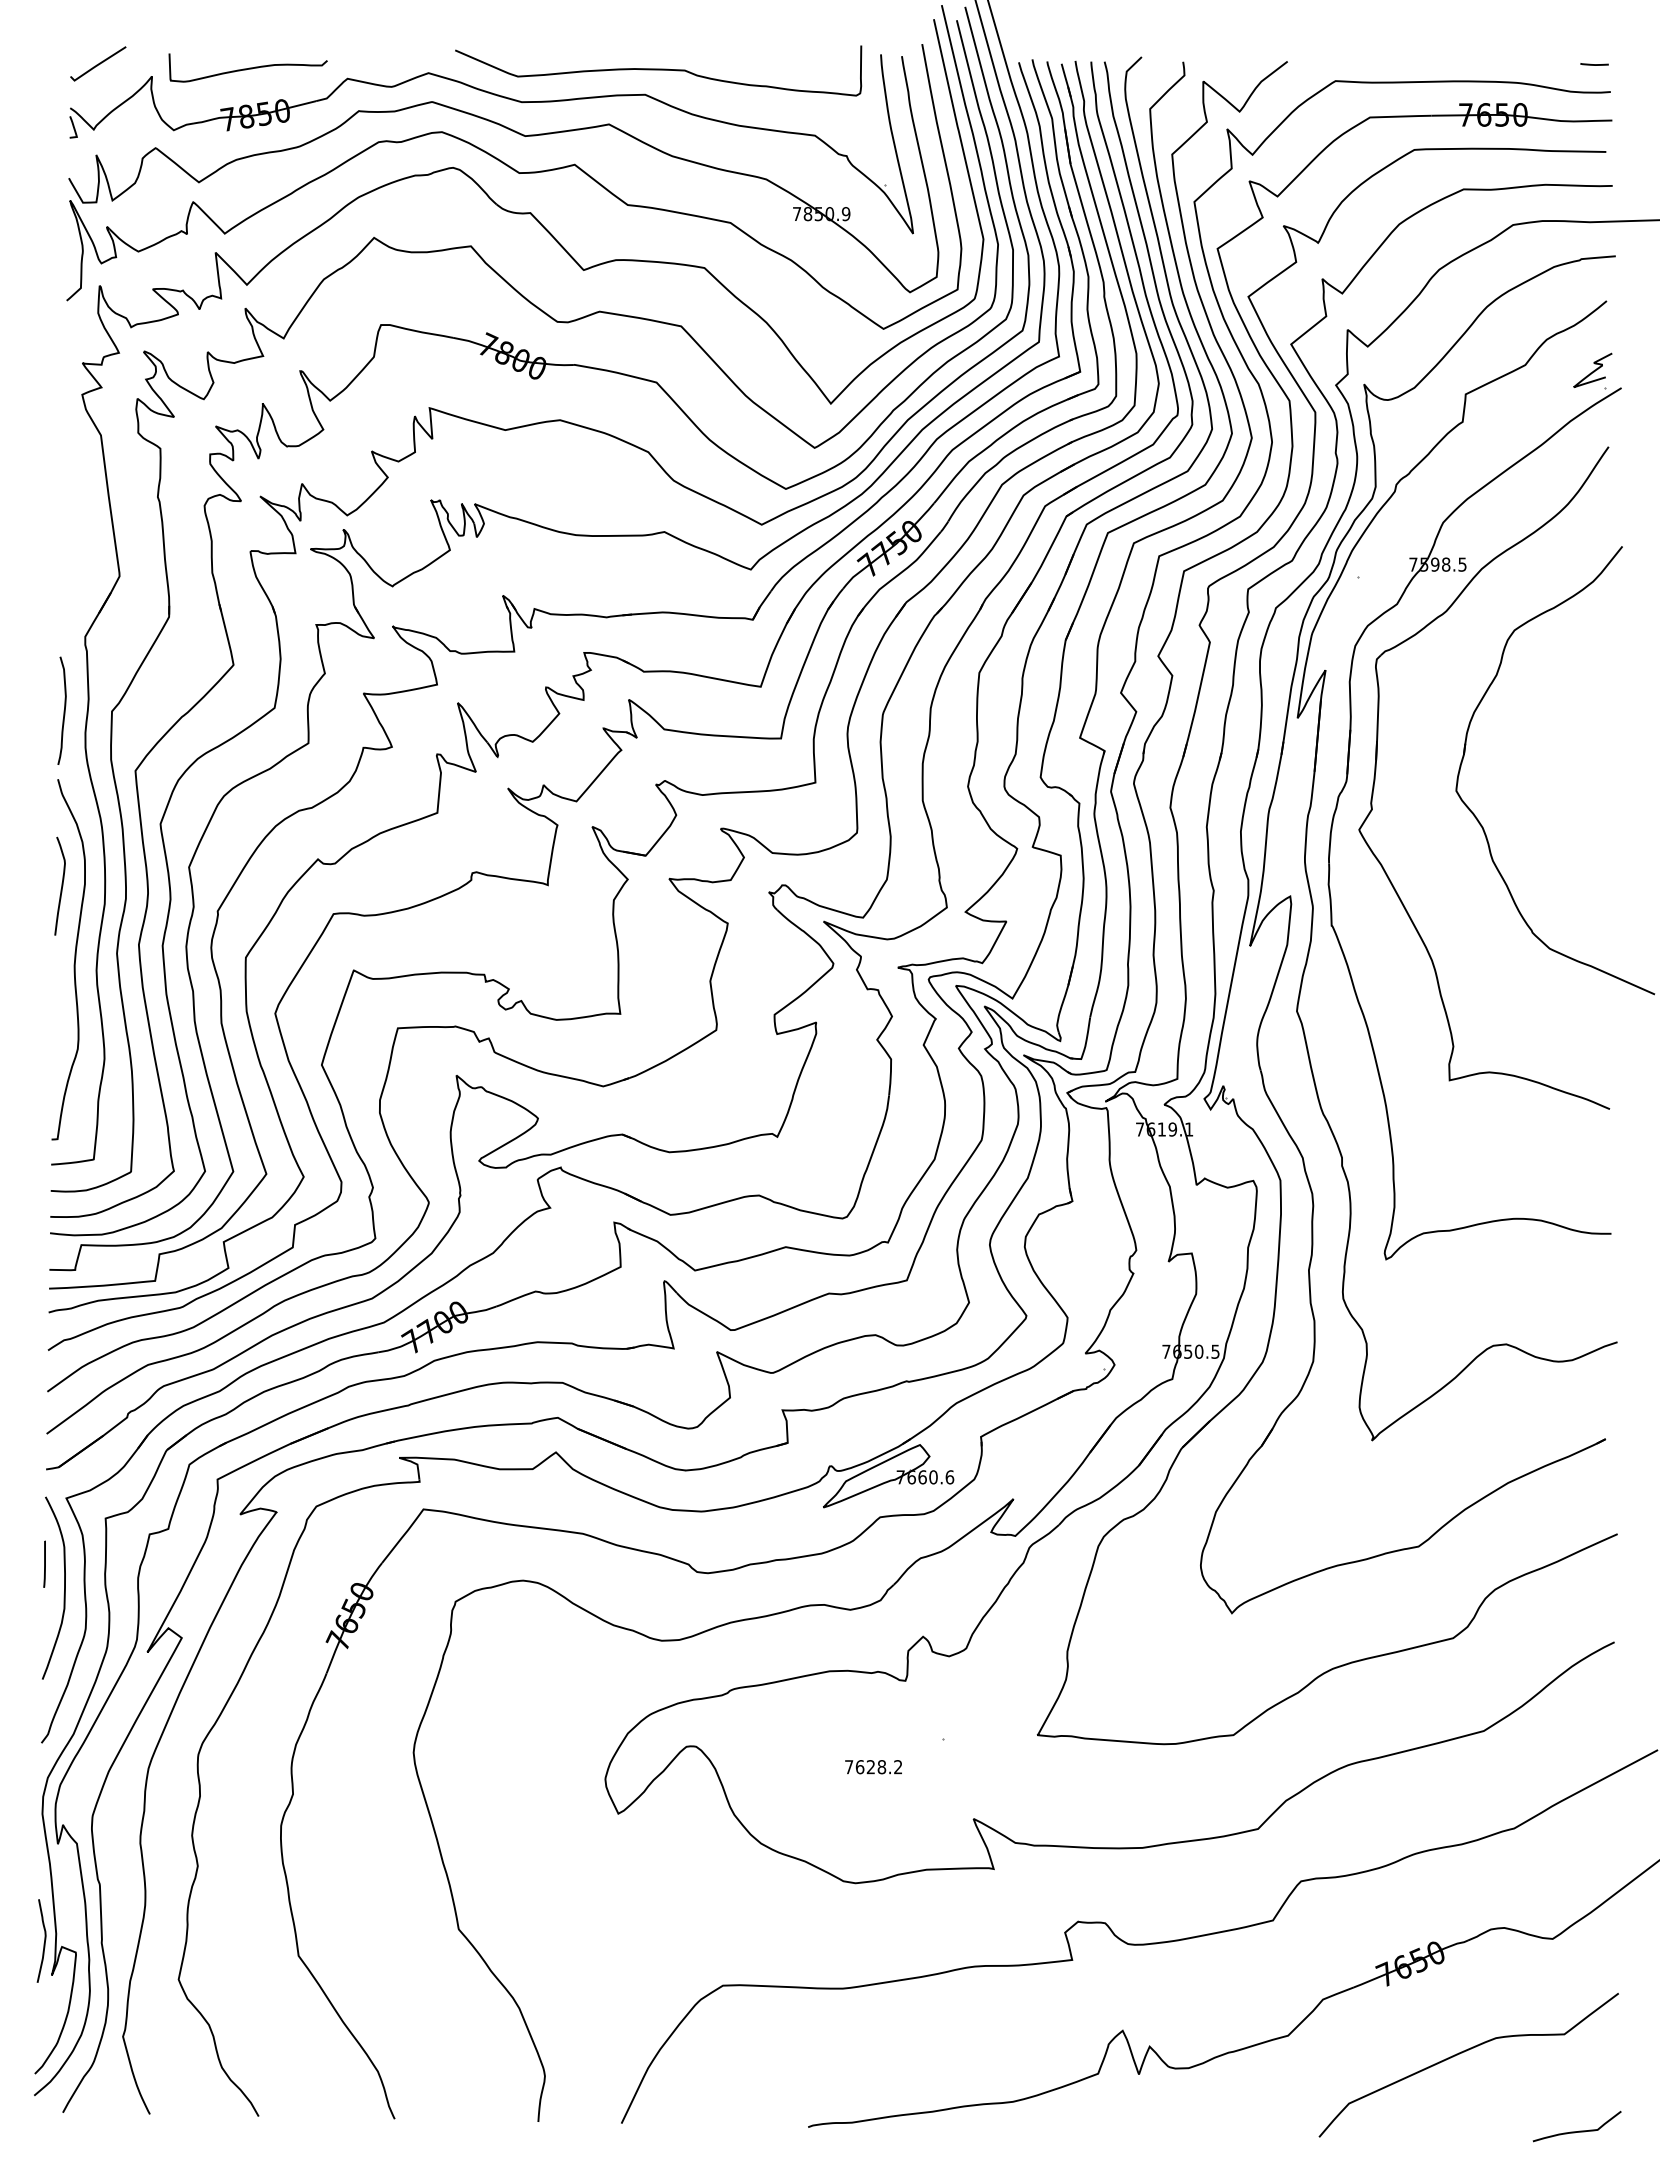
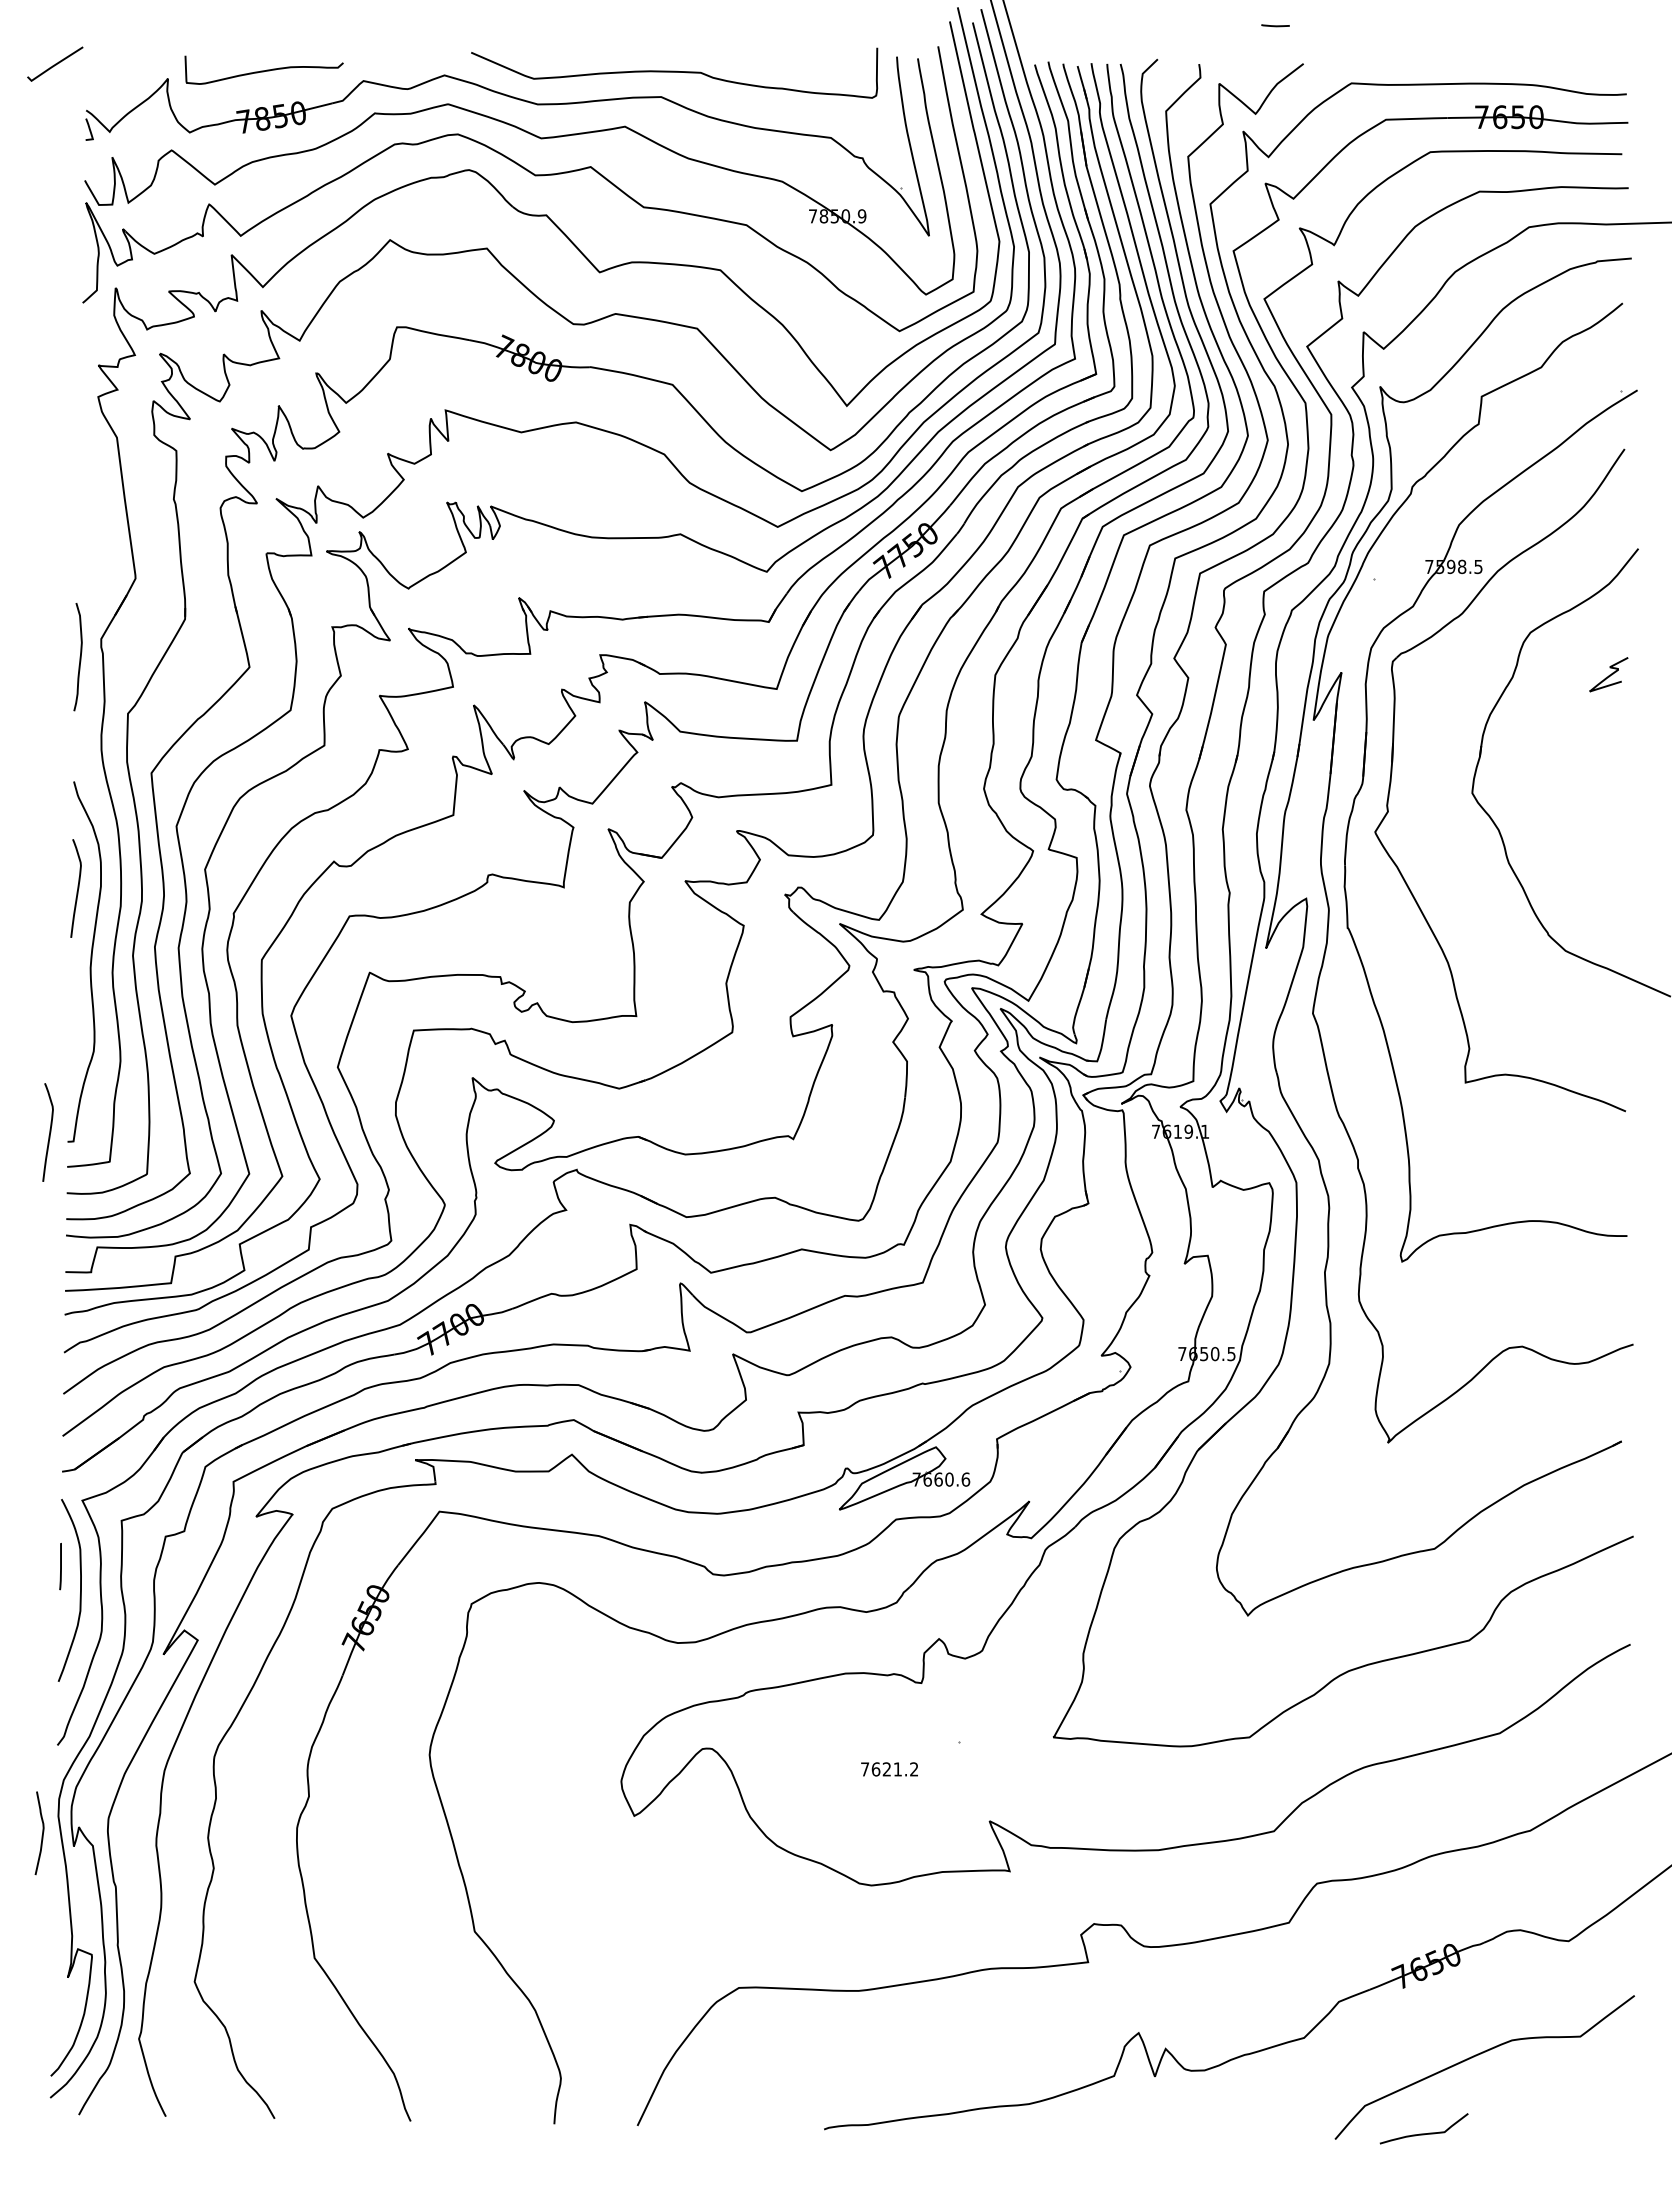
curve: (98, 63) -> (55, 63), moved
line: (1594, 64) -> (1275, 25), moved
curve: (1593, 370) -> (1609, 674), moved
curve: (63, 711) -> (79, 657), moved
curve: (33, 1130) -> (49, 1132), added
text: (881, 1767) -> (897, 1769), 7628.2 -> 7621.2
curve: (43, 1943) -> (41, 1835), moved
curve: (1576, 2131) -> (1423, 2133), moved

